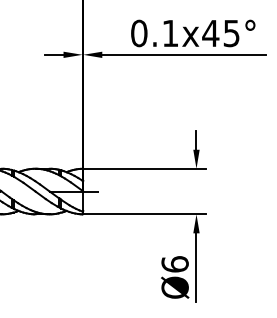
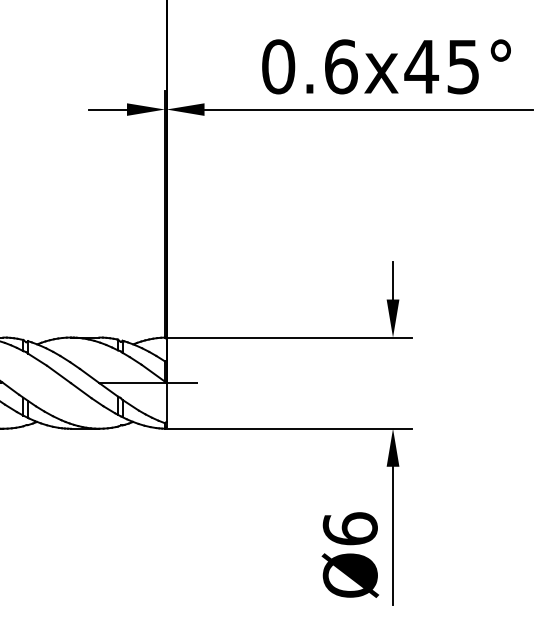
text: (170, 33) -> (341, 66), 0.1x45° -> 0.6x45°

